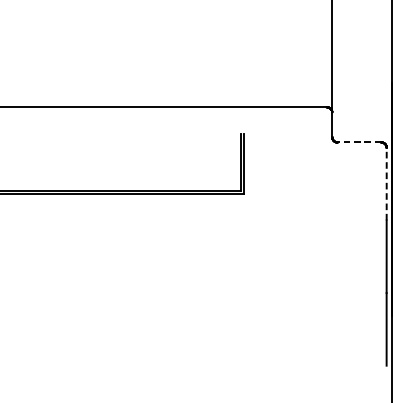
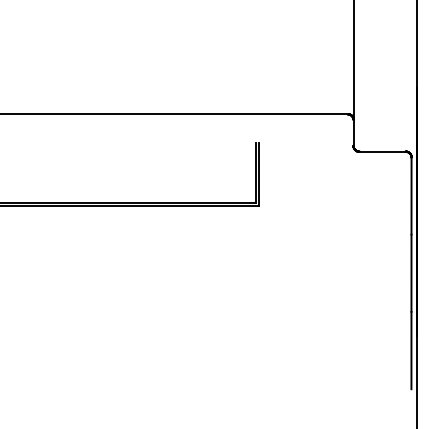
line: (359, 142) -> (382, 151), dashed -> solid
line: (386, 184) -> (411, 196), dashed -> solid

